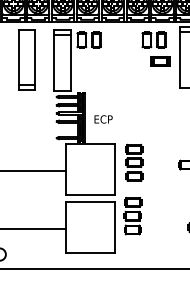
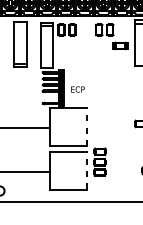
part: (153, 39) -> (104, 29), moved
part: (134, 162) -> (101, 121), removed
line: (115, 169) -> (86, 127), solid -> dashed
line: (115, 226) -> (86, 169), solid -> dashed

